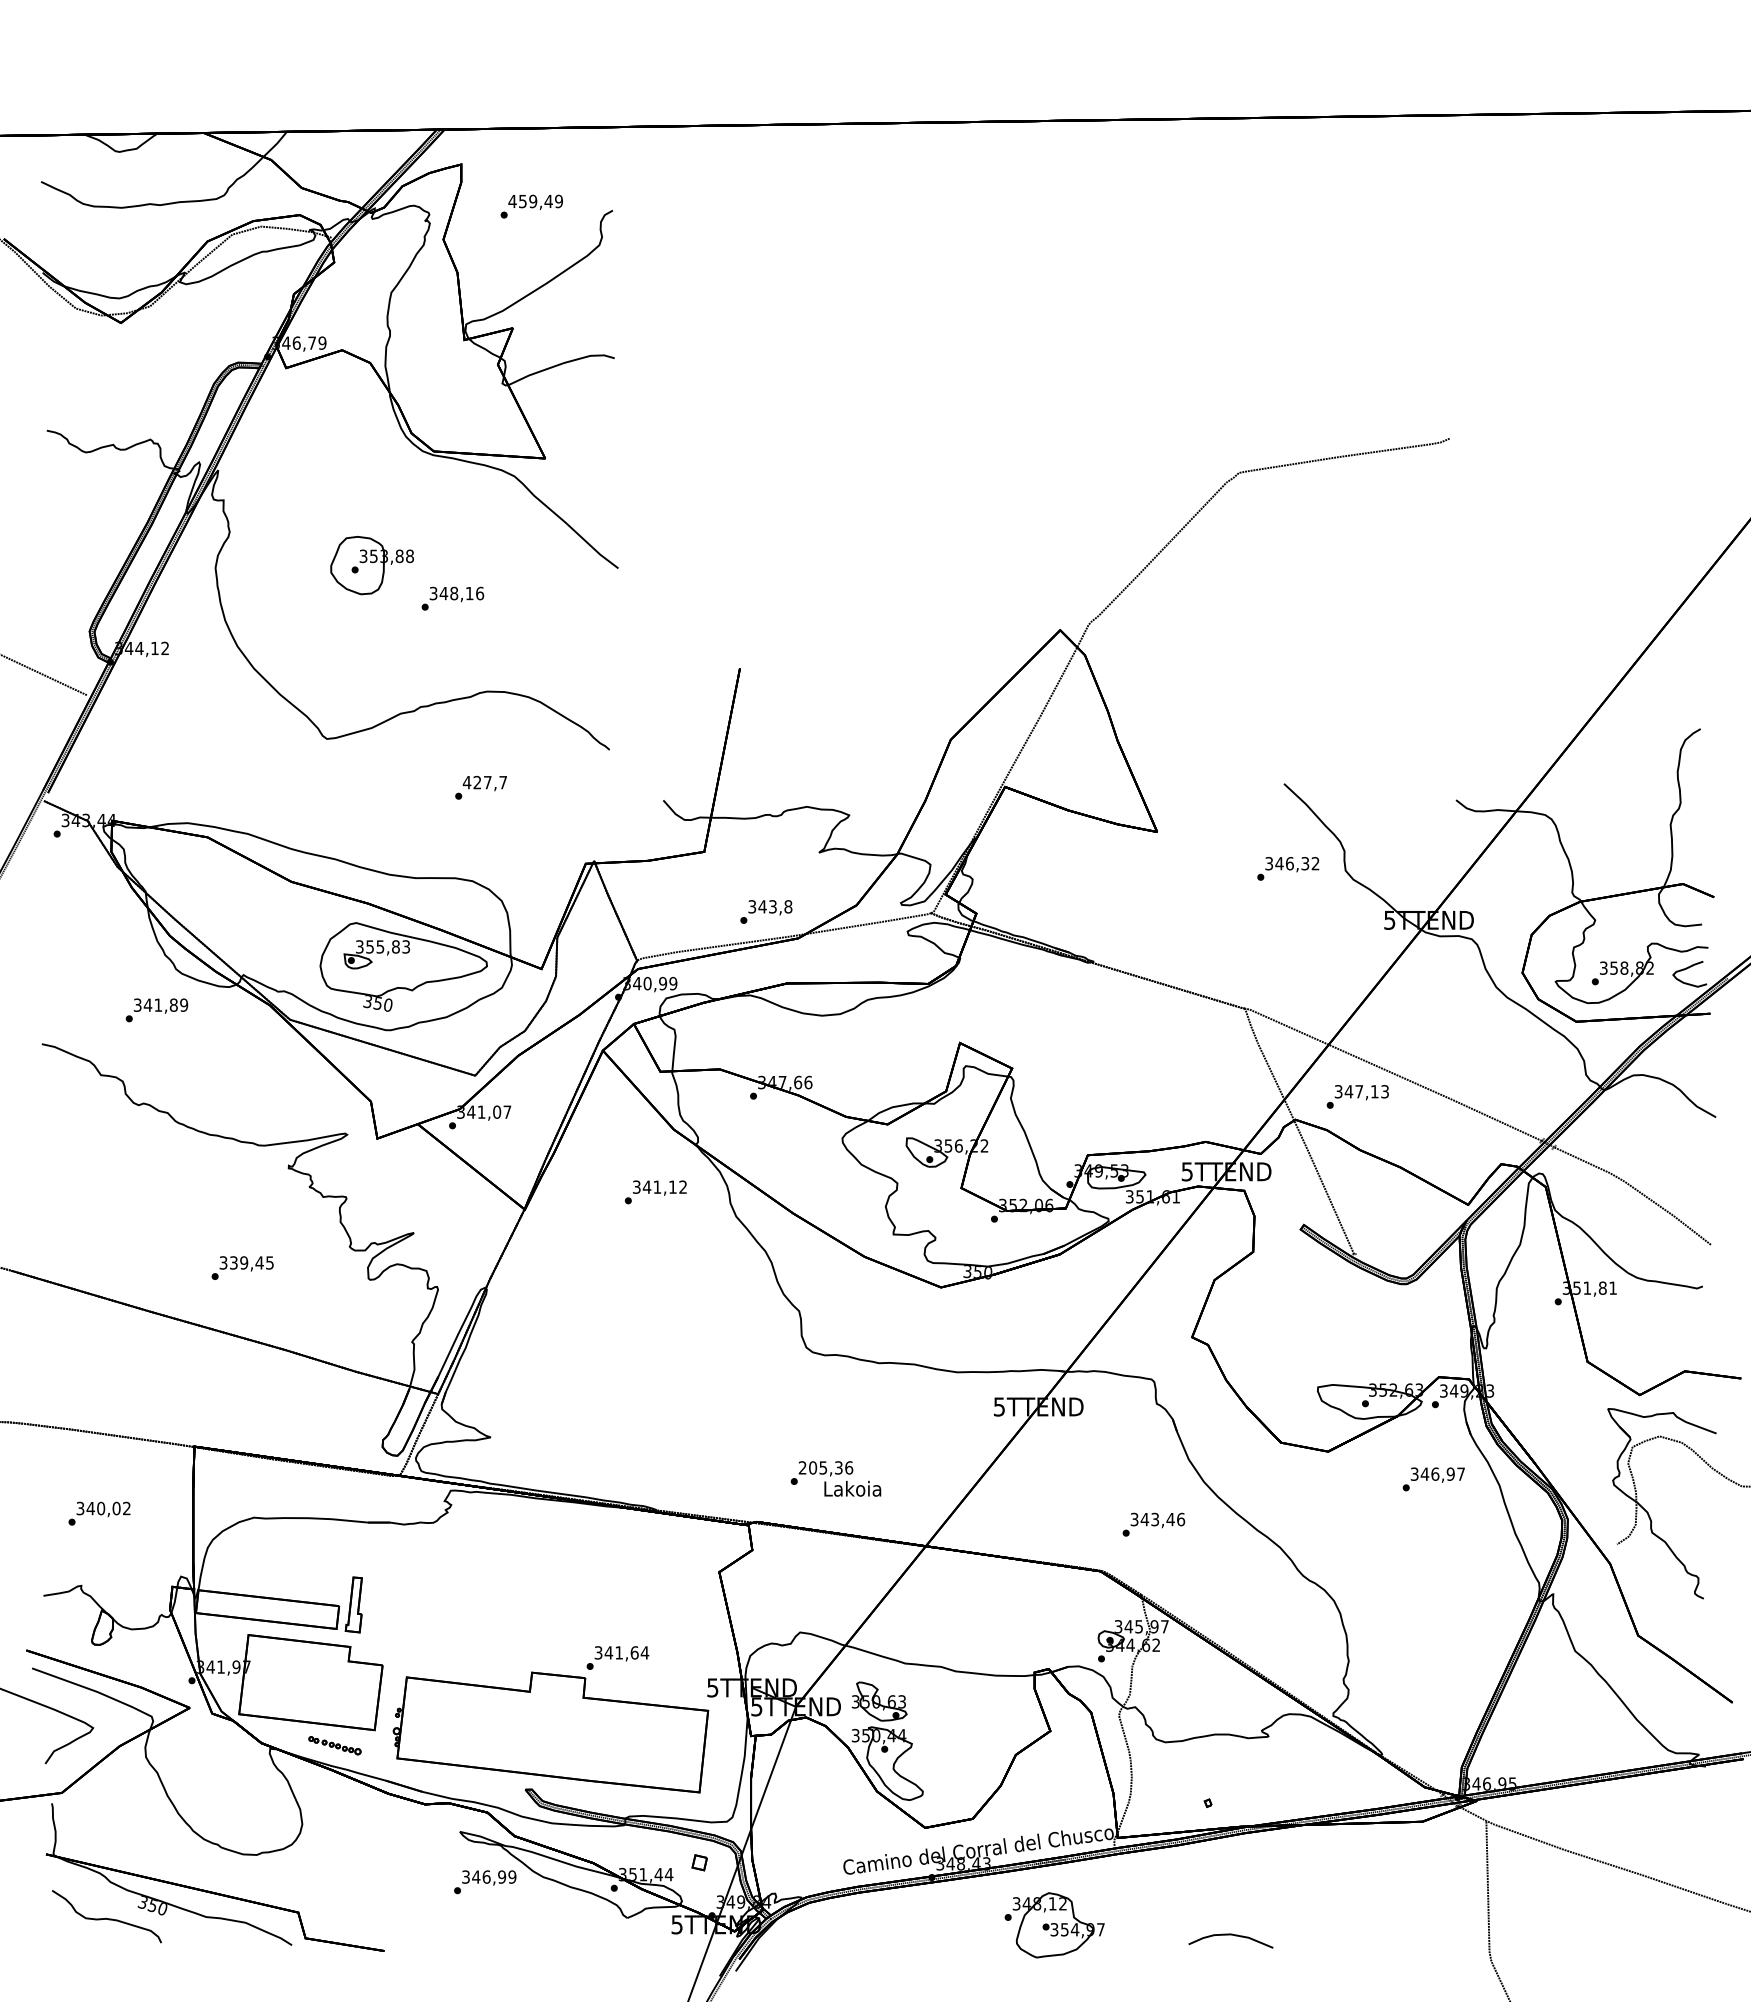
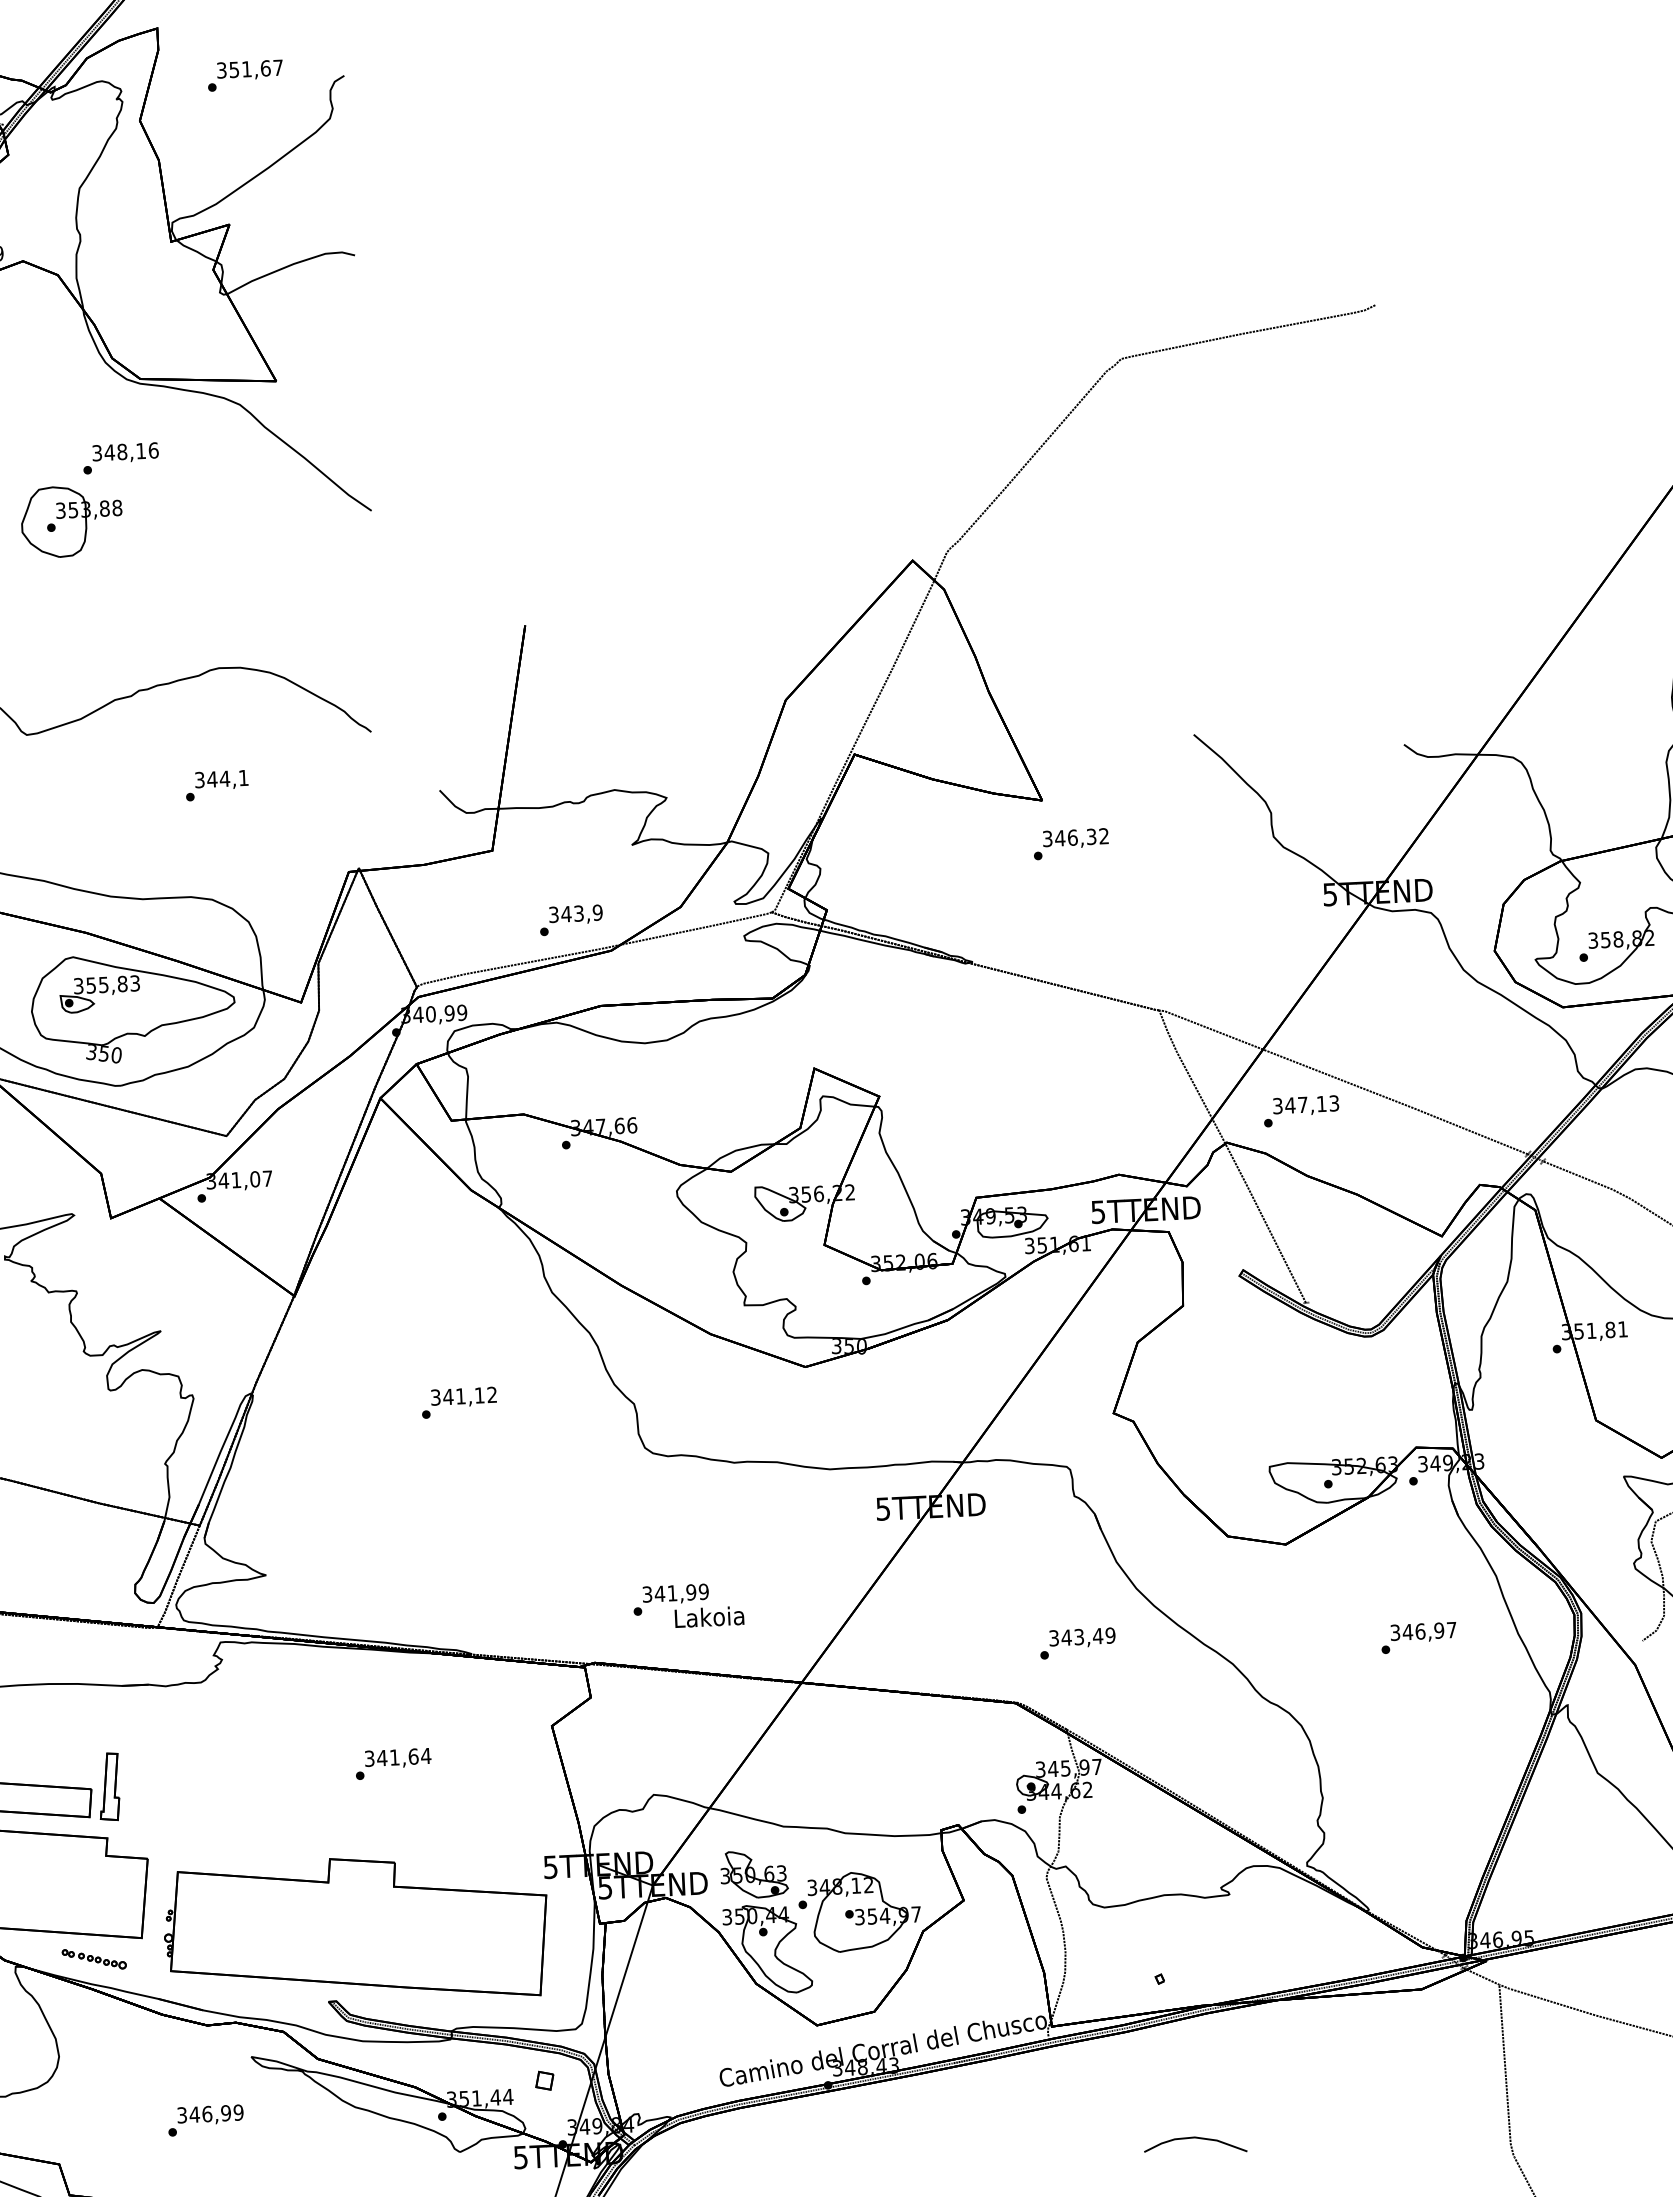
text: (535, 201) -> (249, 69), 459,49 -> 351,67
text: (452, 598) -> (120, 458), moved
text: (484, 782) -> (220, 778), 427,7 -> 344,1
text: (1288, 868) -> (1071, 843), moved
text: (788, 906) -> (597, 912), 343,8 -> 343,9
text: (655, 1192) -> (458, 1402), moved
text: (825, 1467) -> (675, 1592), 205,36 -> 341,99
text: (1433, 1479) -> (1418, 1638), moved
text: (1181, 1519) -> (1111, 1635), 343,46 -> 343,49
text: (617, 1657) -> (392, 1763), moved
text: (485, 1882) -> (206, 2120), moved
part: (1054, 1925) -> (859, 1911), moved

